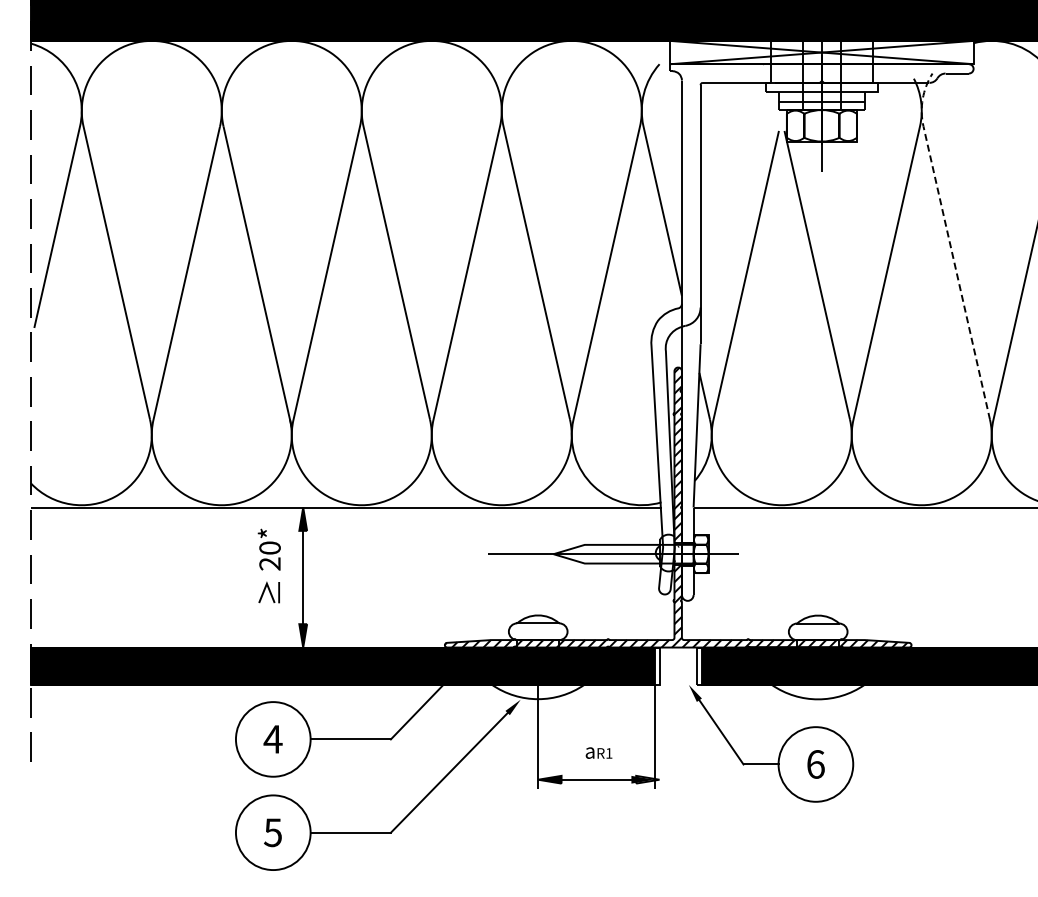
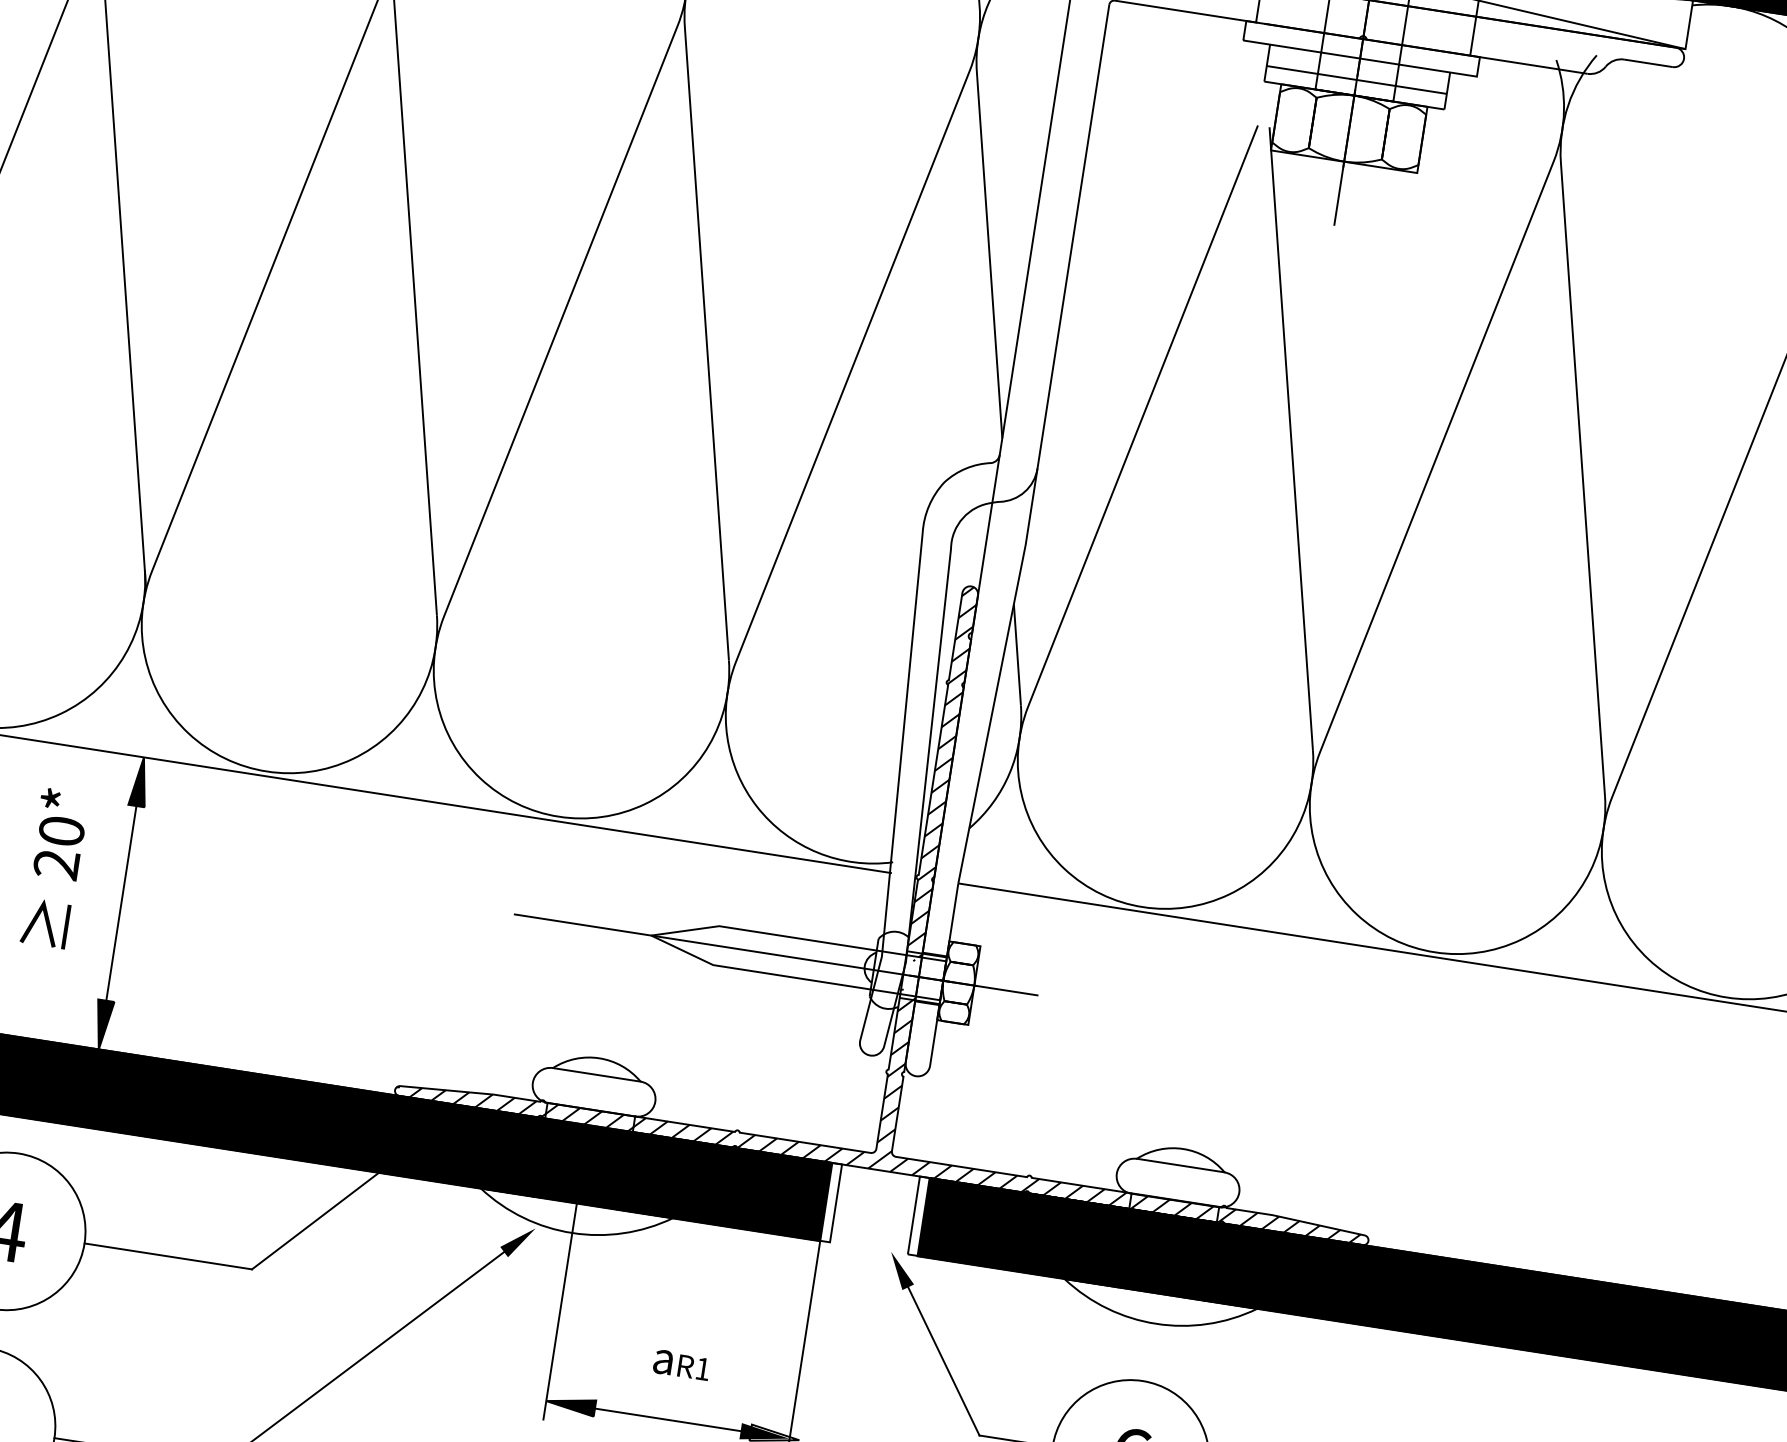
line: (949, 241) -> (1578, 411), dashed -> solid

